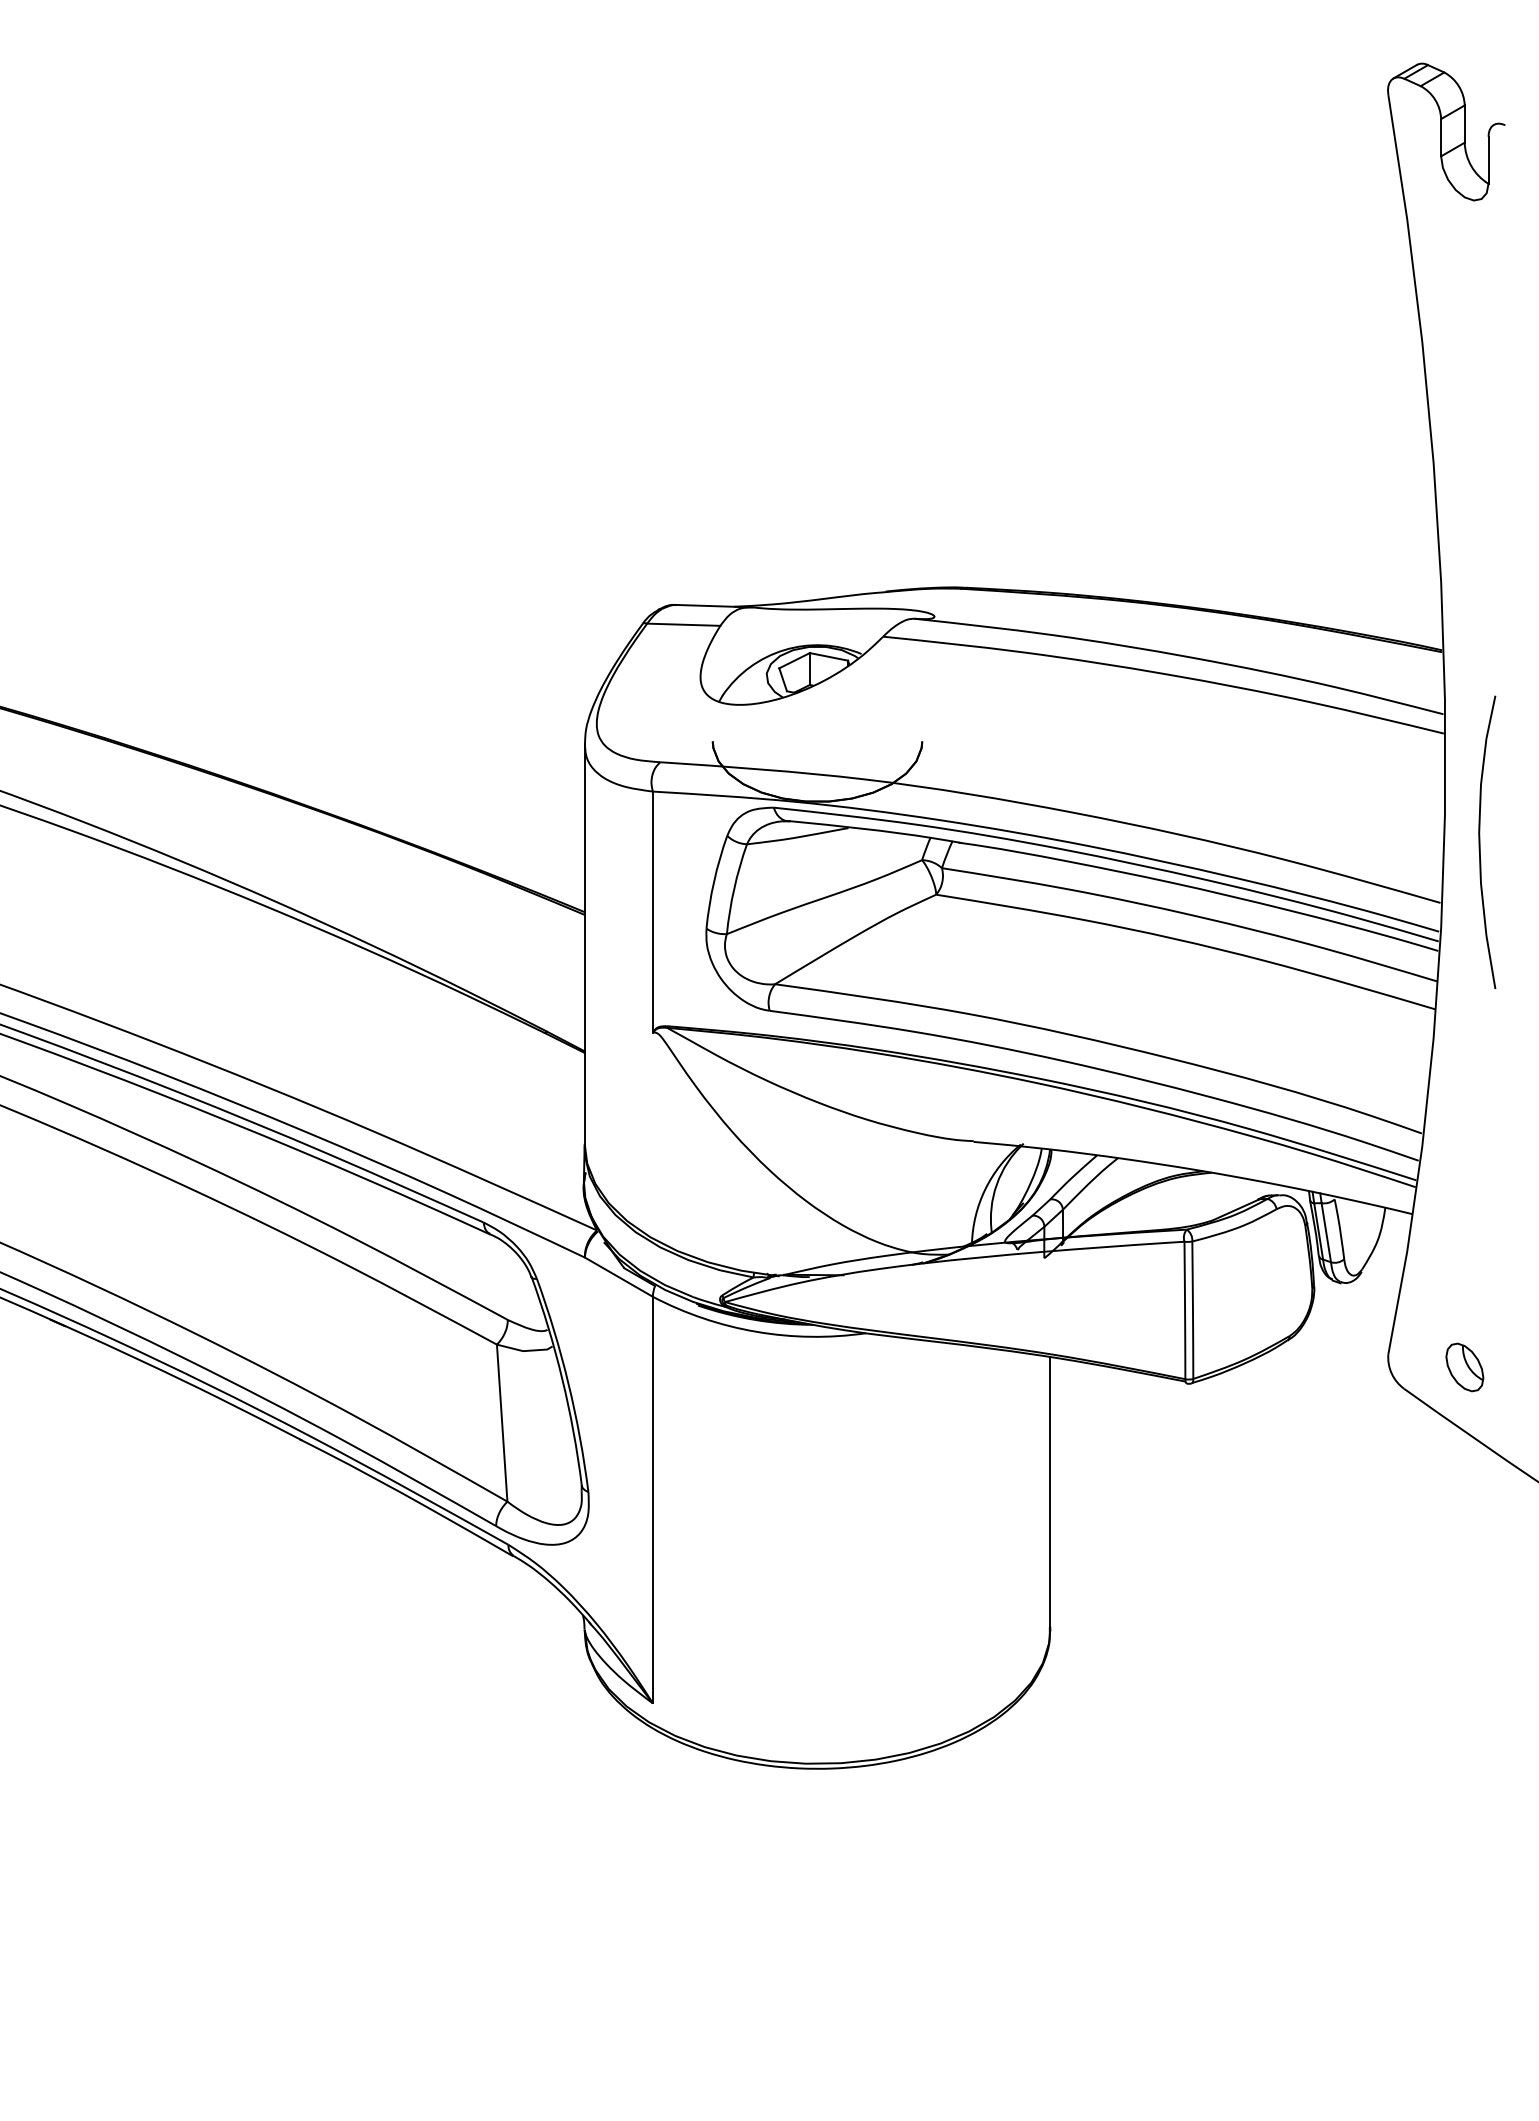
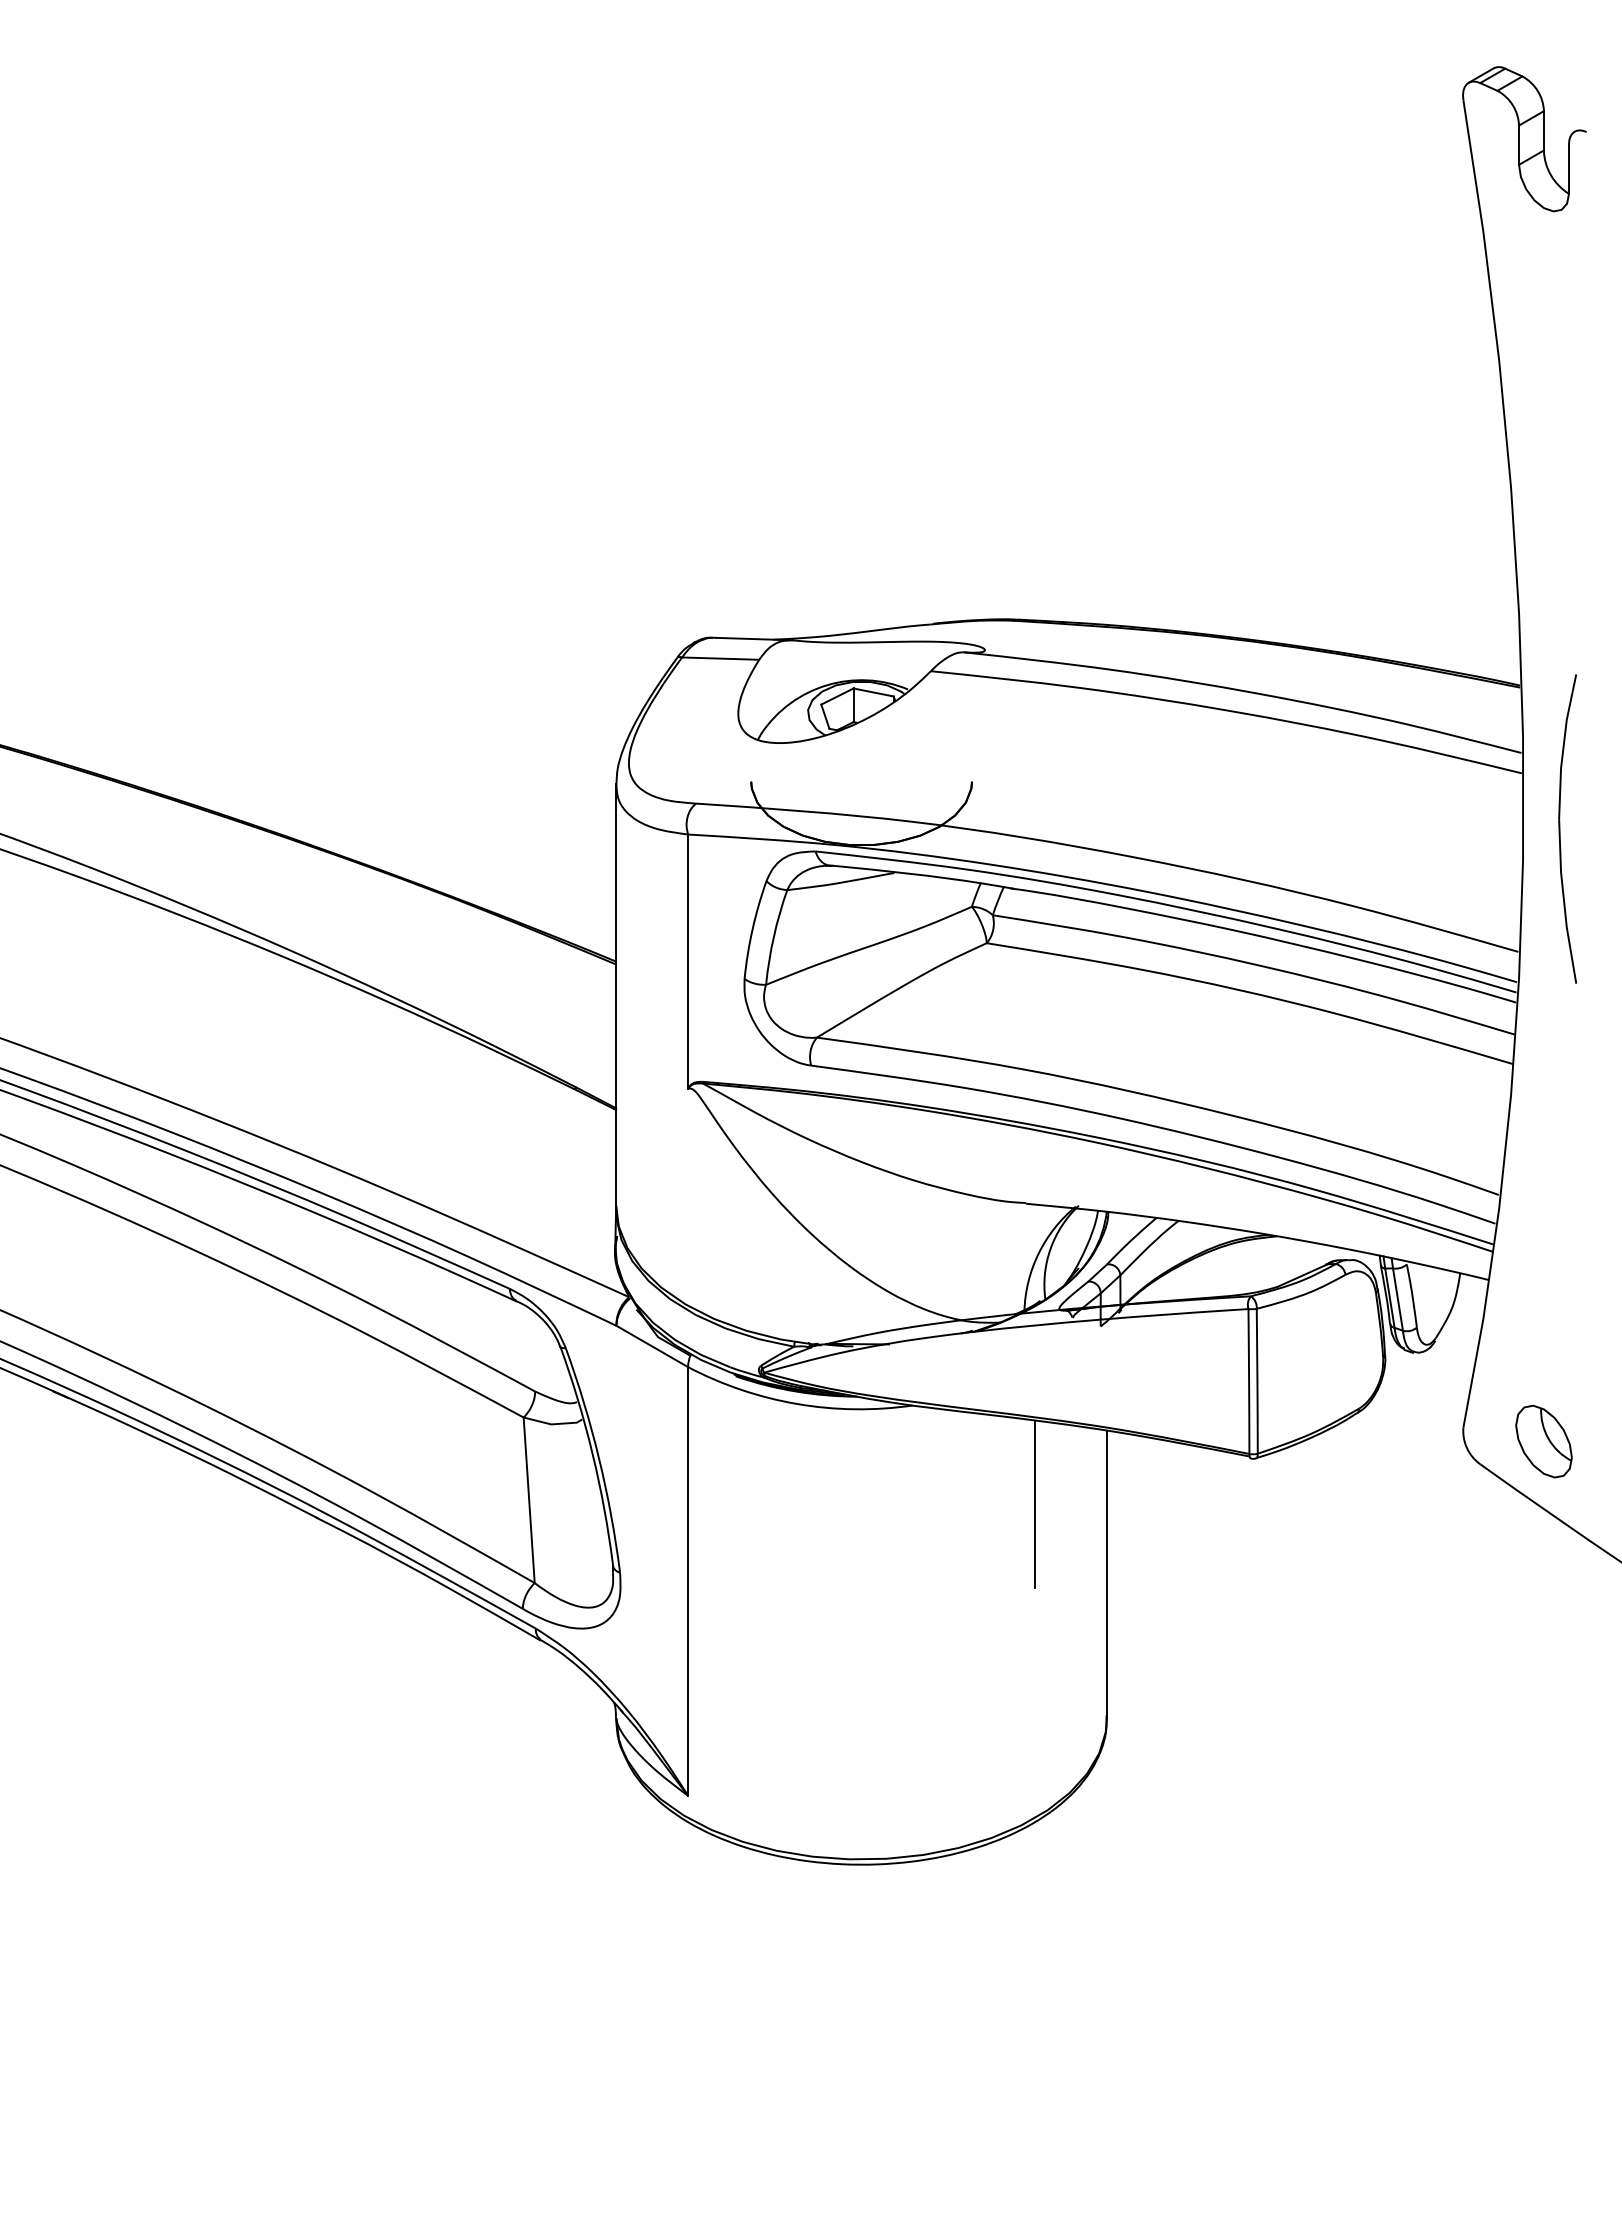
part: (1480, 842) -> (1560, 829), moved
part: (1464, 1367) -> (1543, 1441), size x1.43
line: (982, 1426) -> (1035, 1503), added

